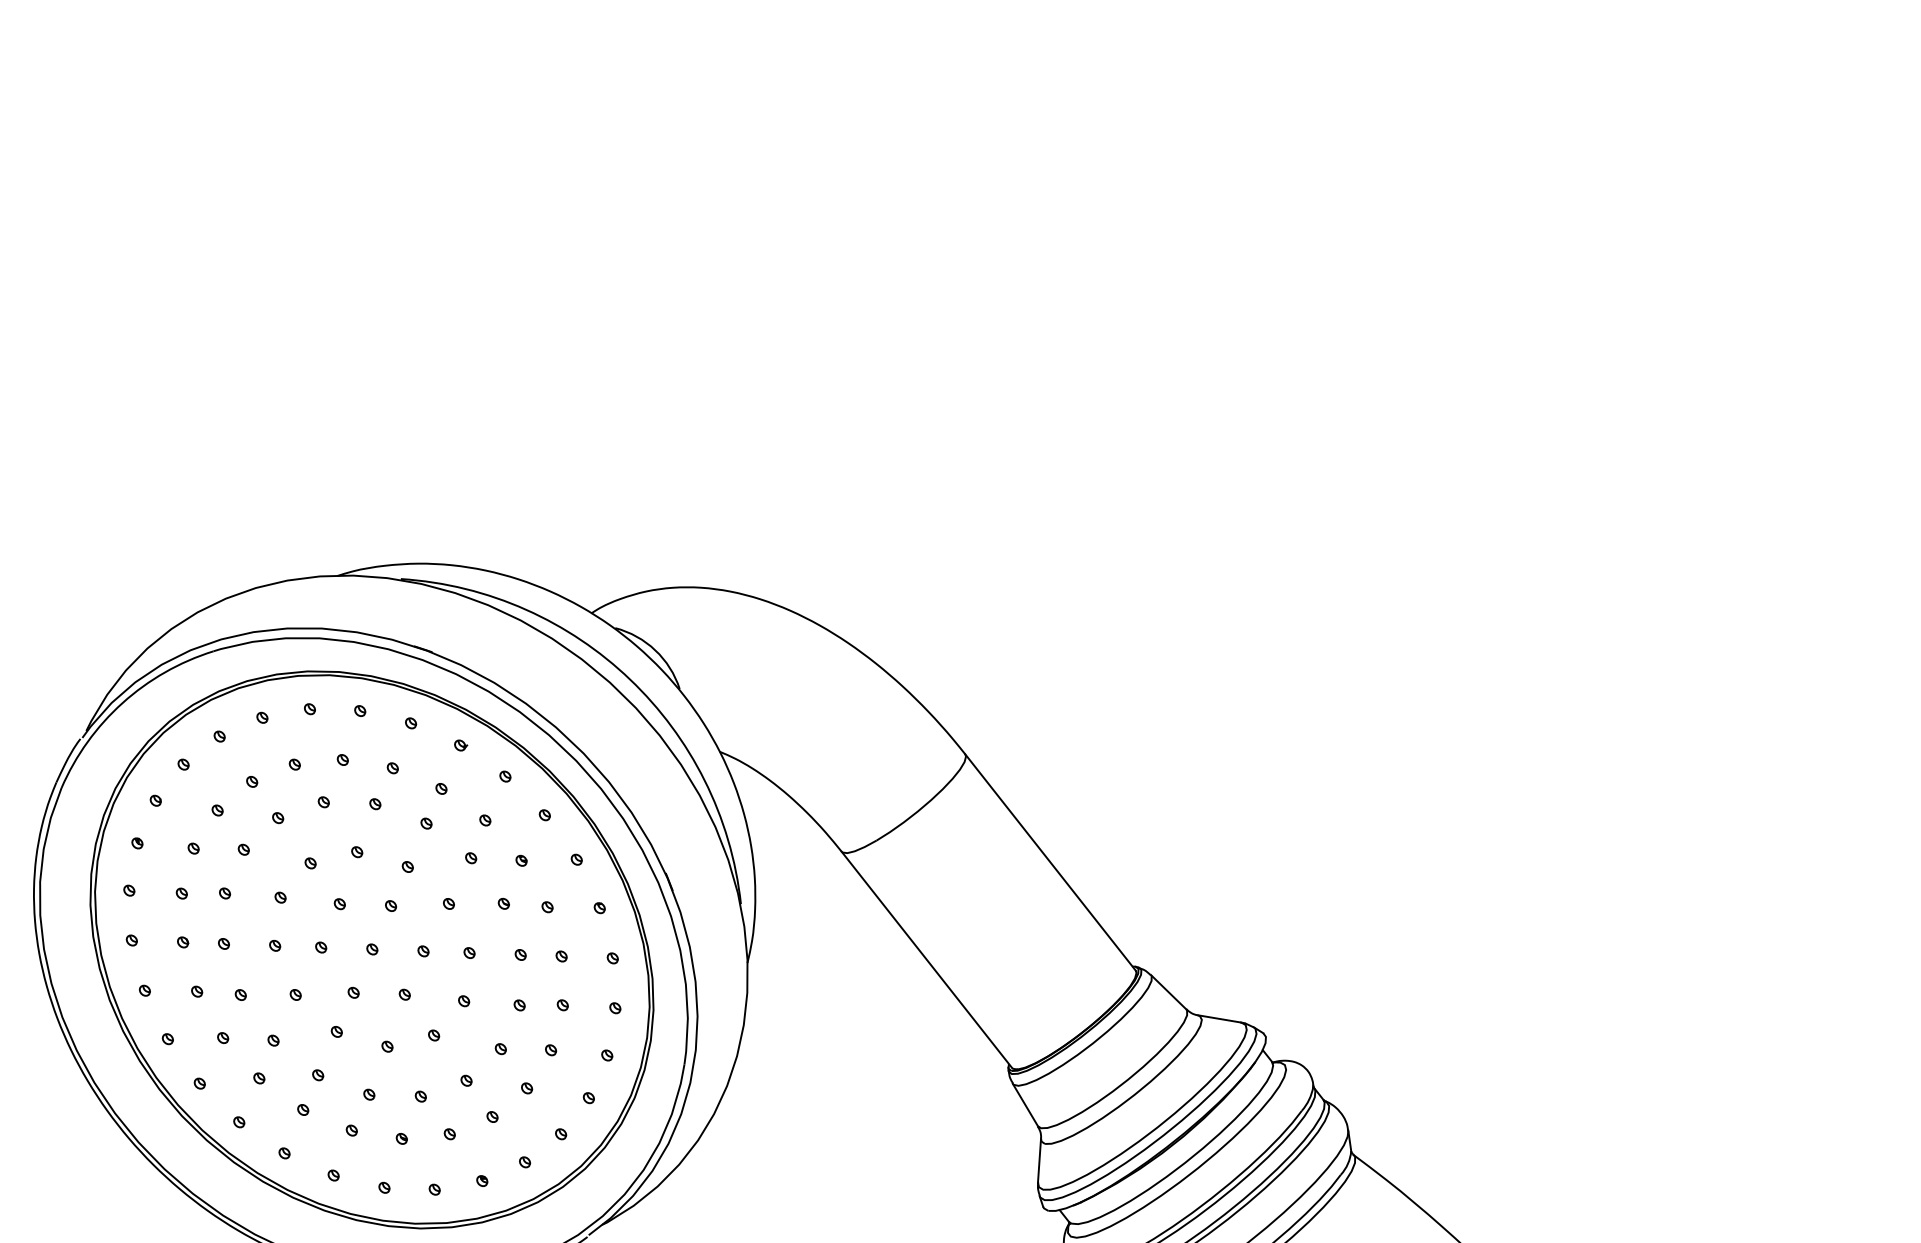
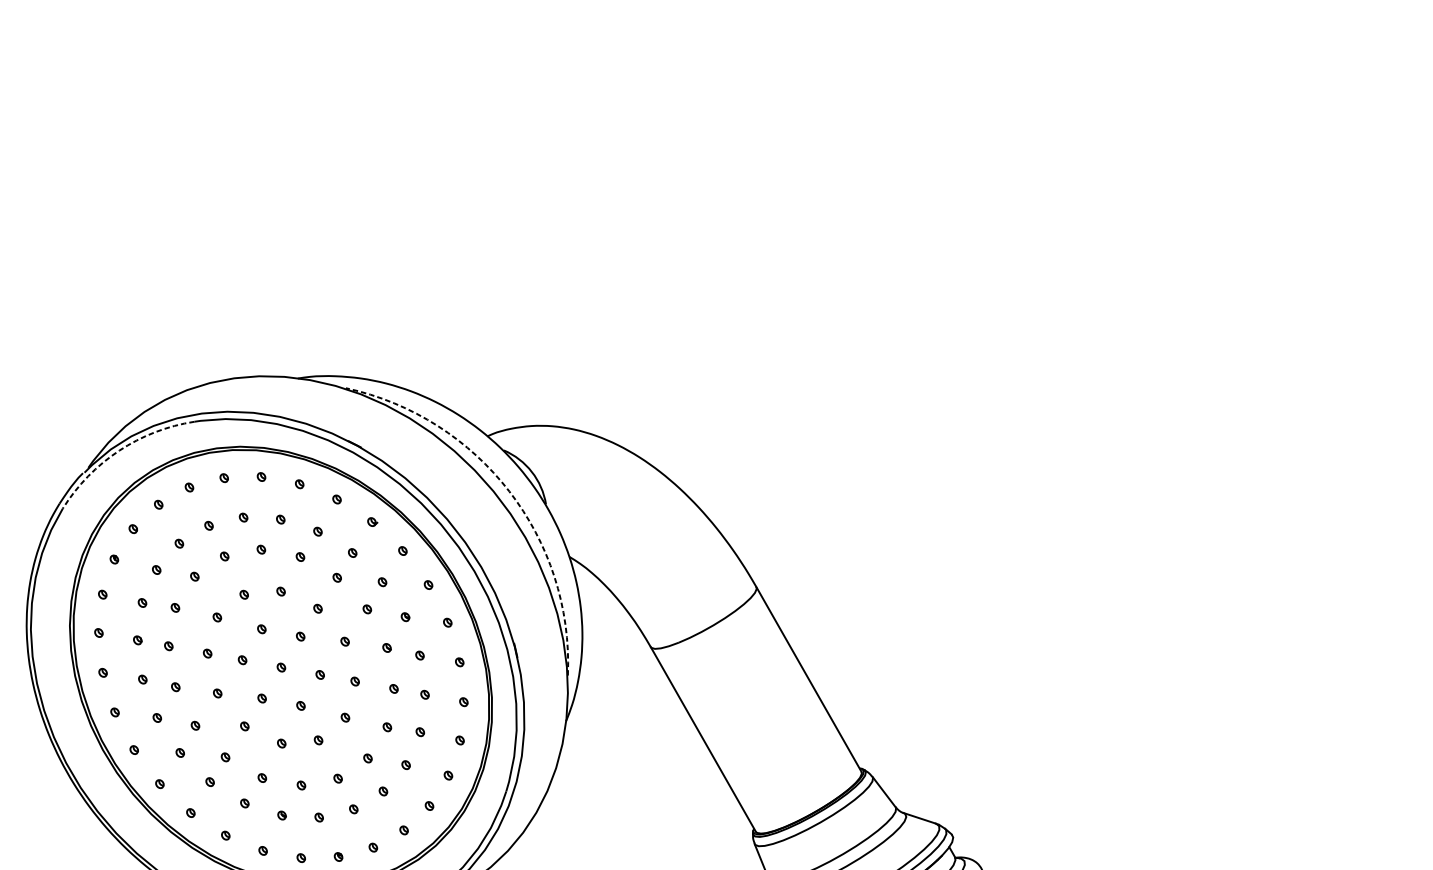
arc: (630, 679) -> (509, 491), solid -> dashed
arc: (122, 703) -> (119, 451), solid -> dashed

